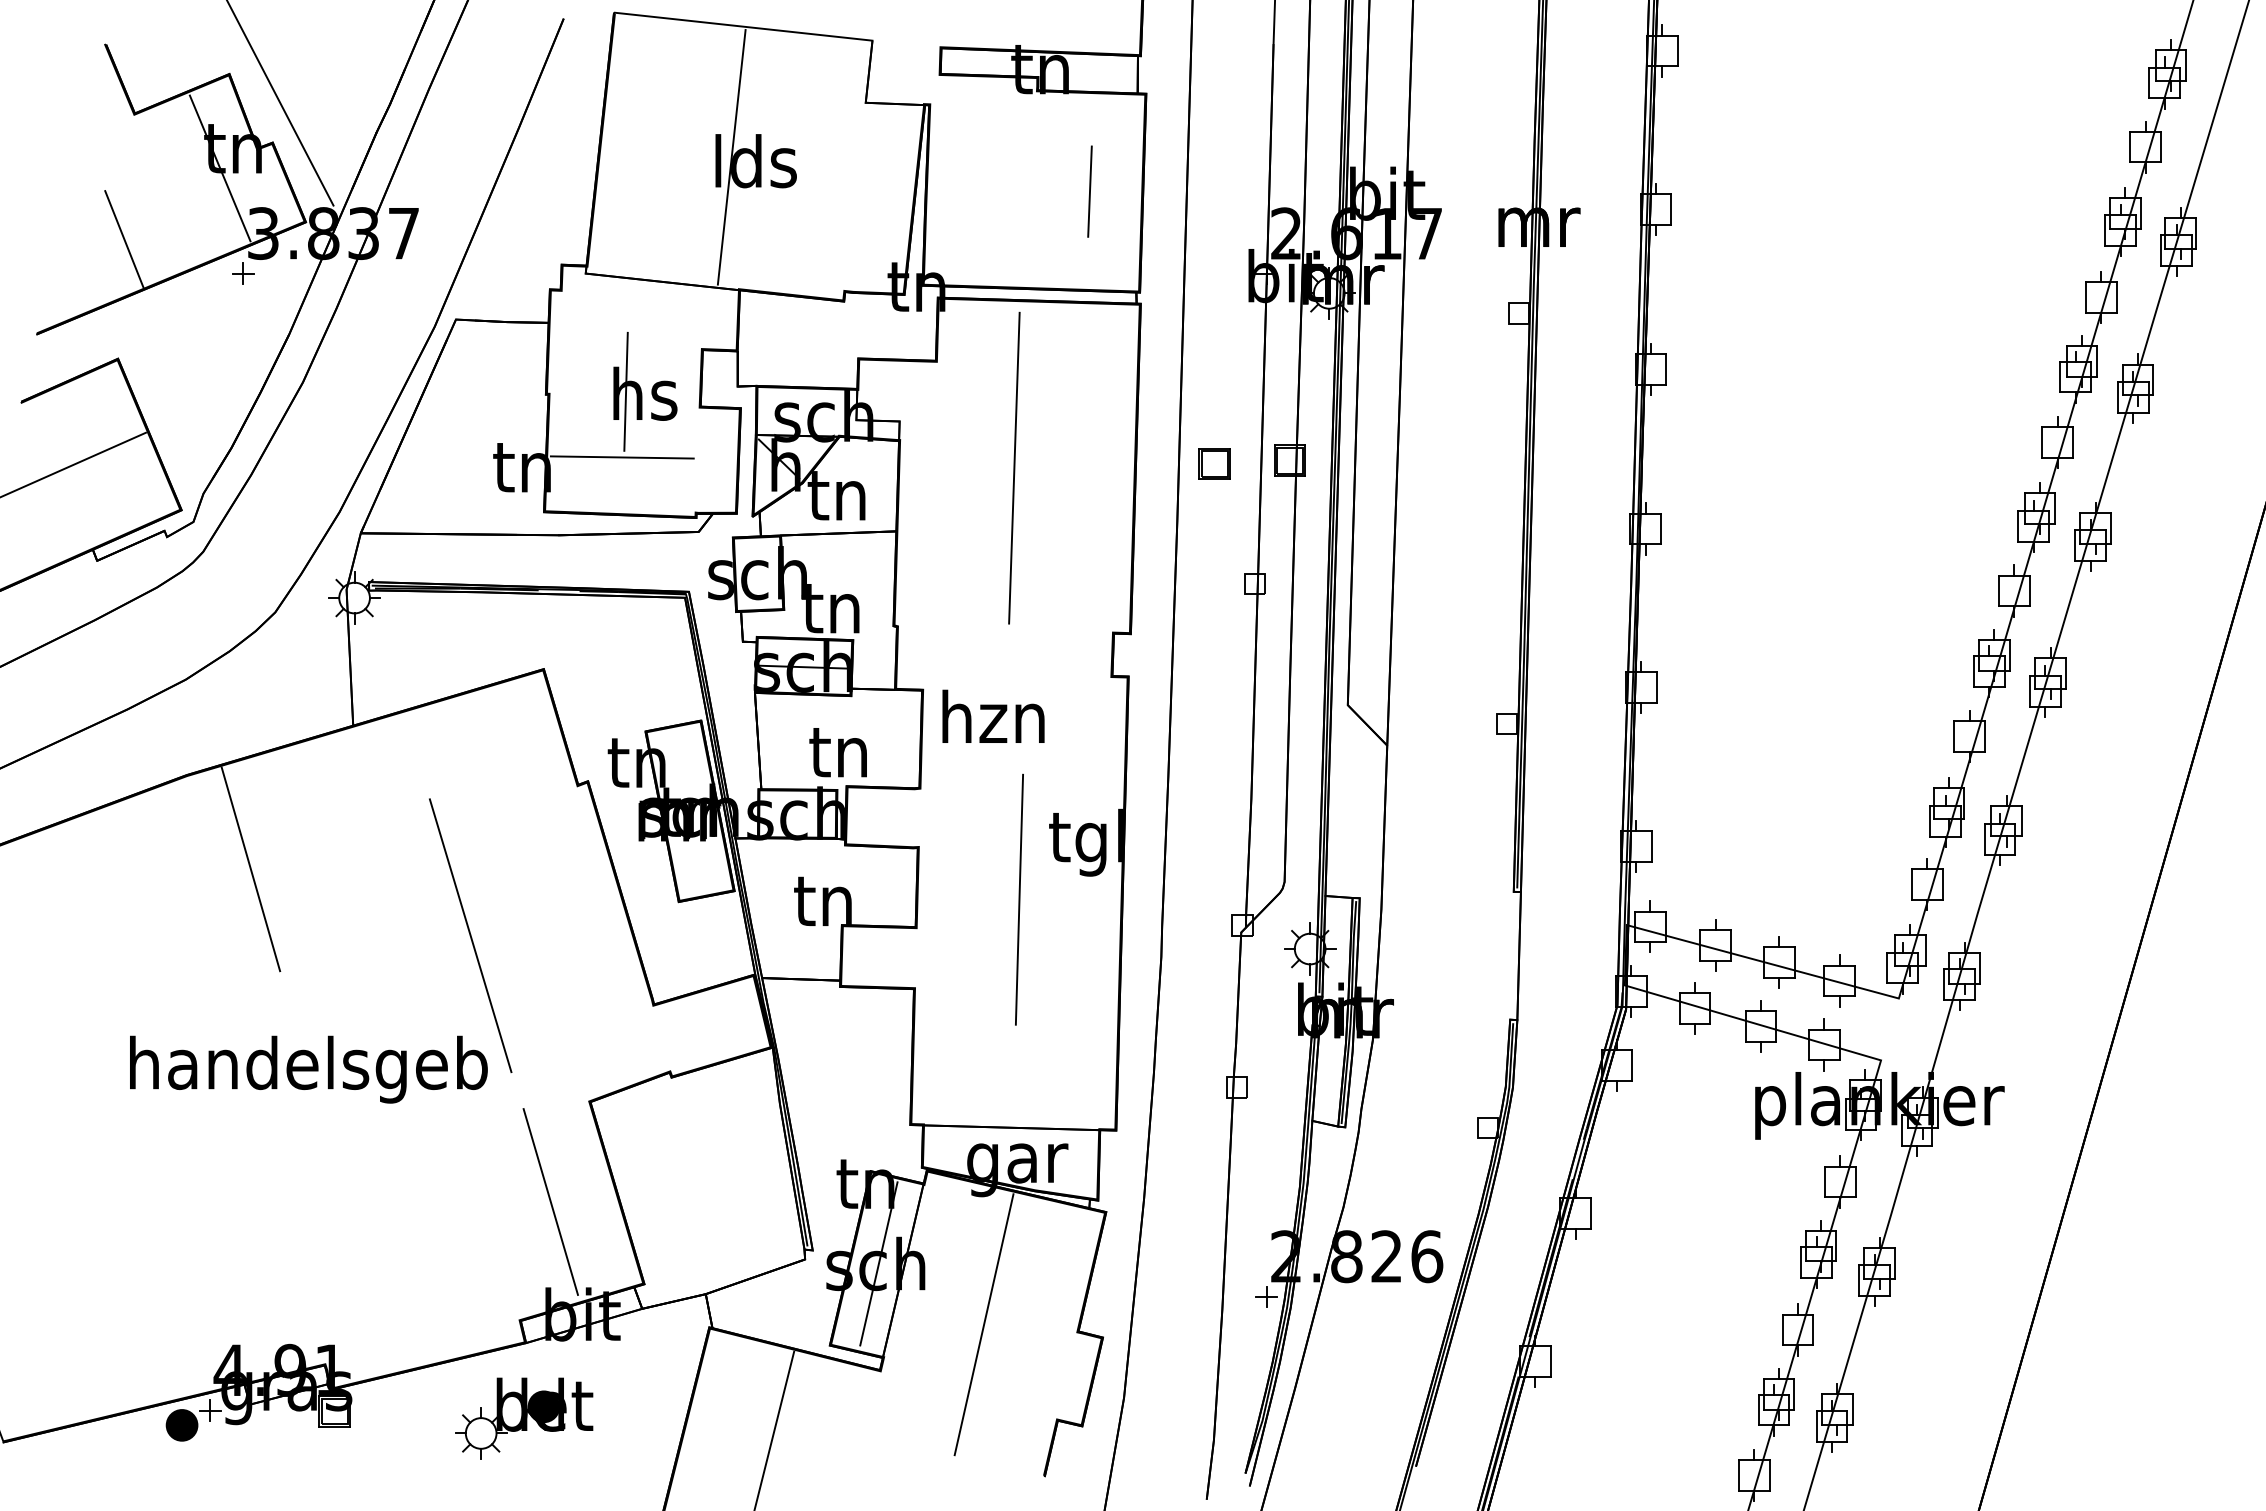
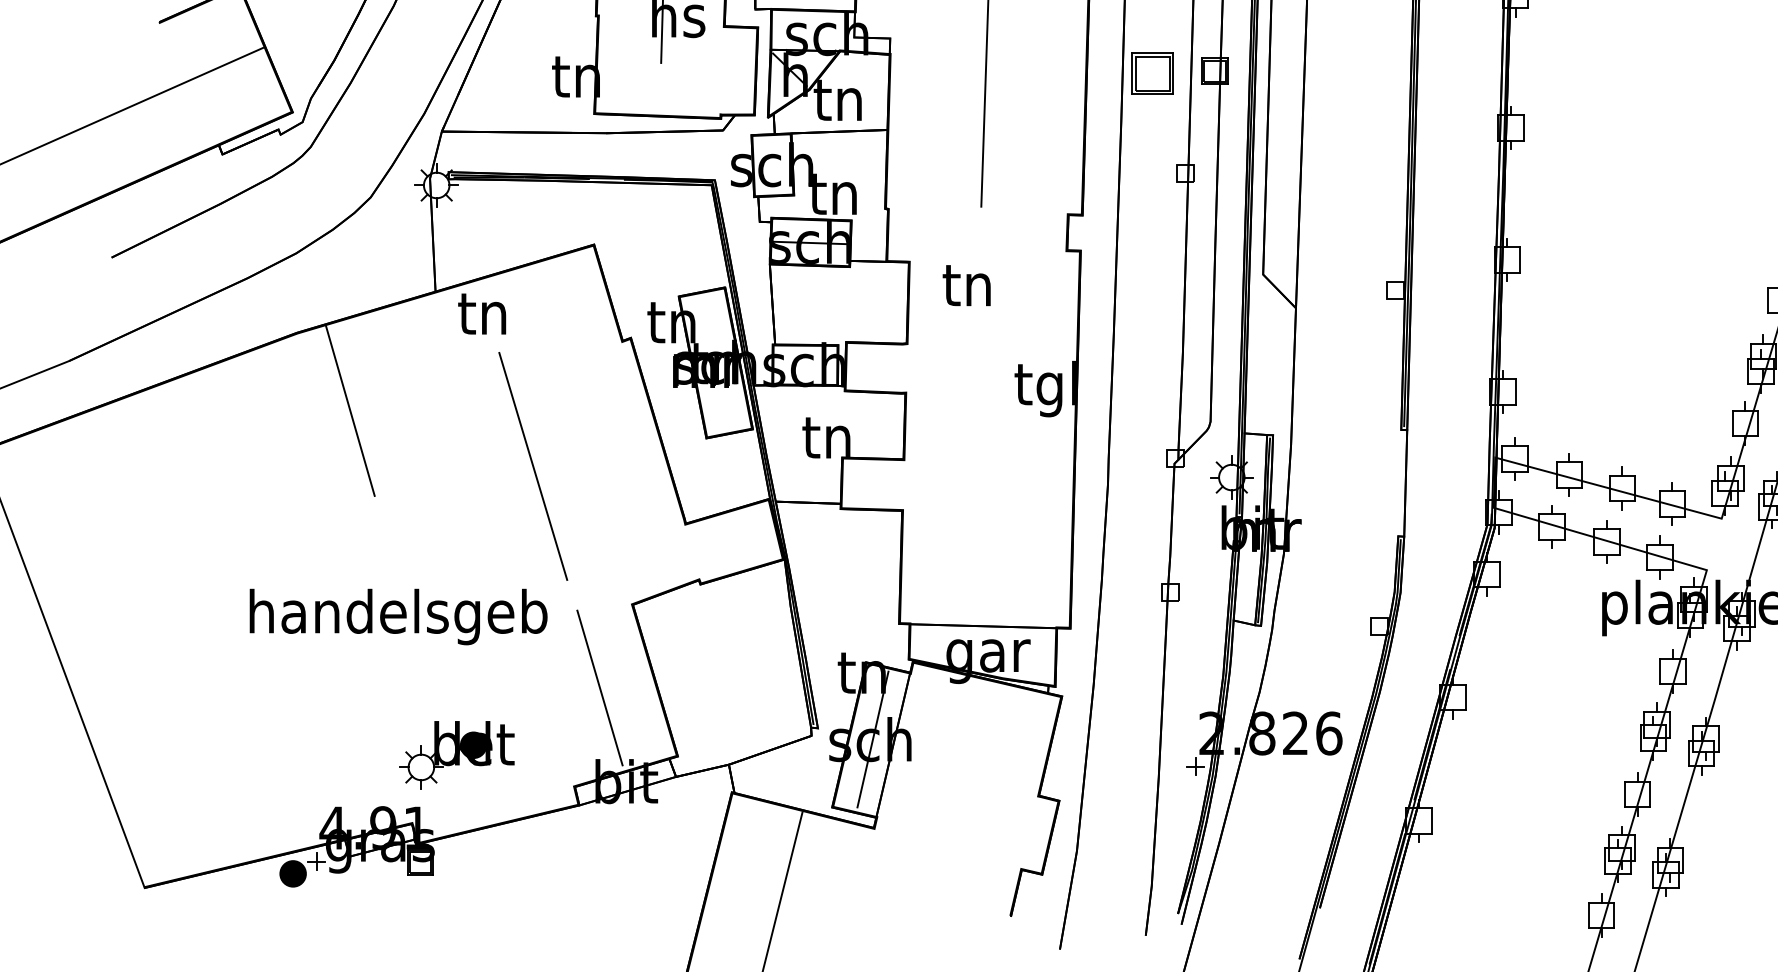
line: (621, 457) -> (658, 68), removed
part: (1214, 463) -> (1152, 73), size x1.6
text: (993, 715) -> (968, 283), hzn -> tn
text: (837, 752) -> (481, 313), moved
line: (1019, 899) -> (989, 436), removed
text: (308, 1069) -> (398, 616), moved
line: (983, 1324) -> (960, 789), removed
part: (524, 1418) -> (457, 755), moved

